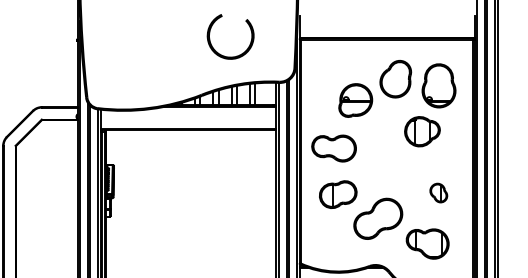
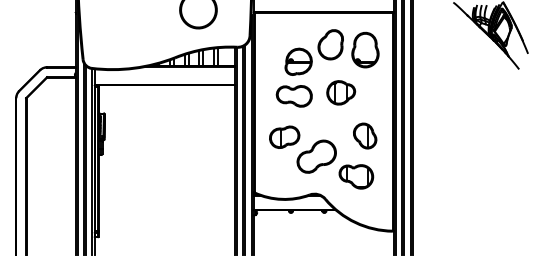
part: (422, 131) -> (341, 92), moved
part: (333, 148) -> (293, 96), moved
part: (439, 192) -> (365, 135), size x1.67

